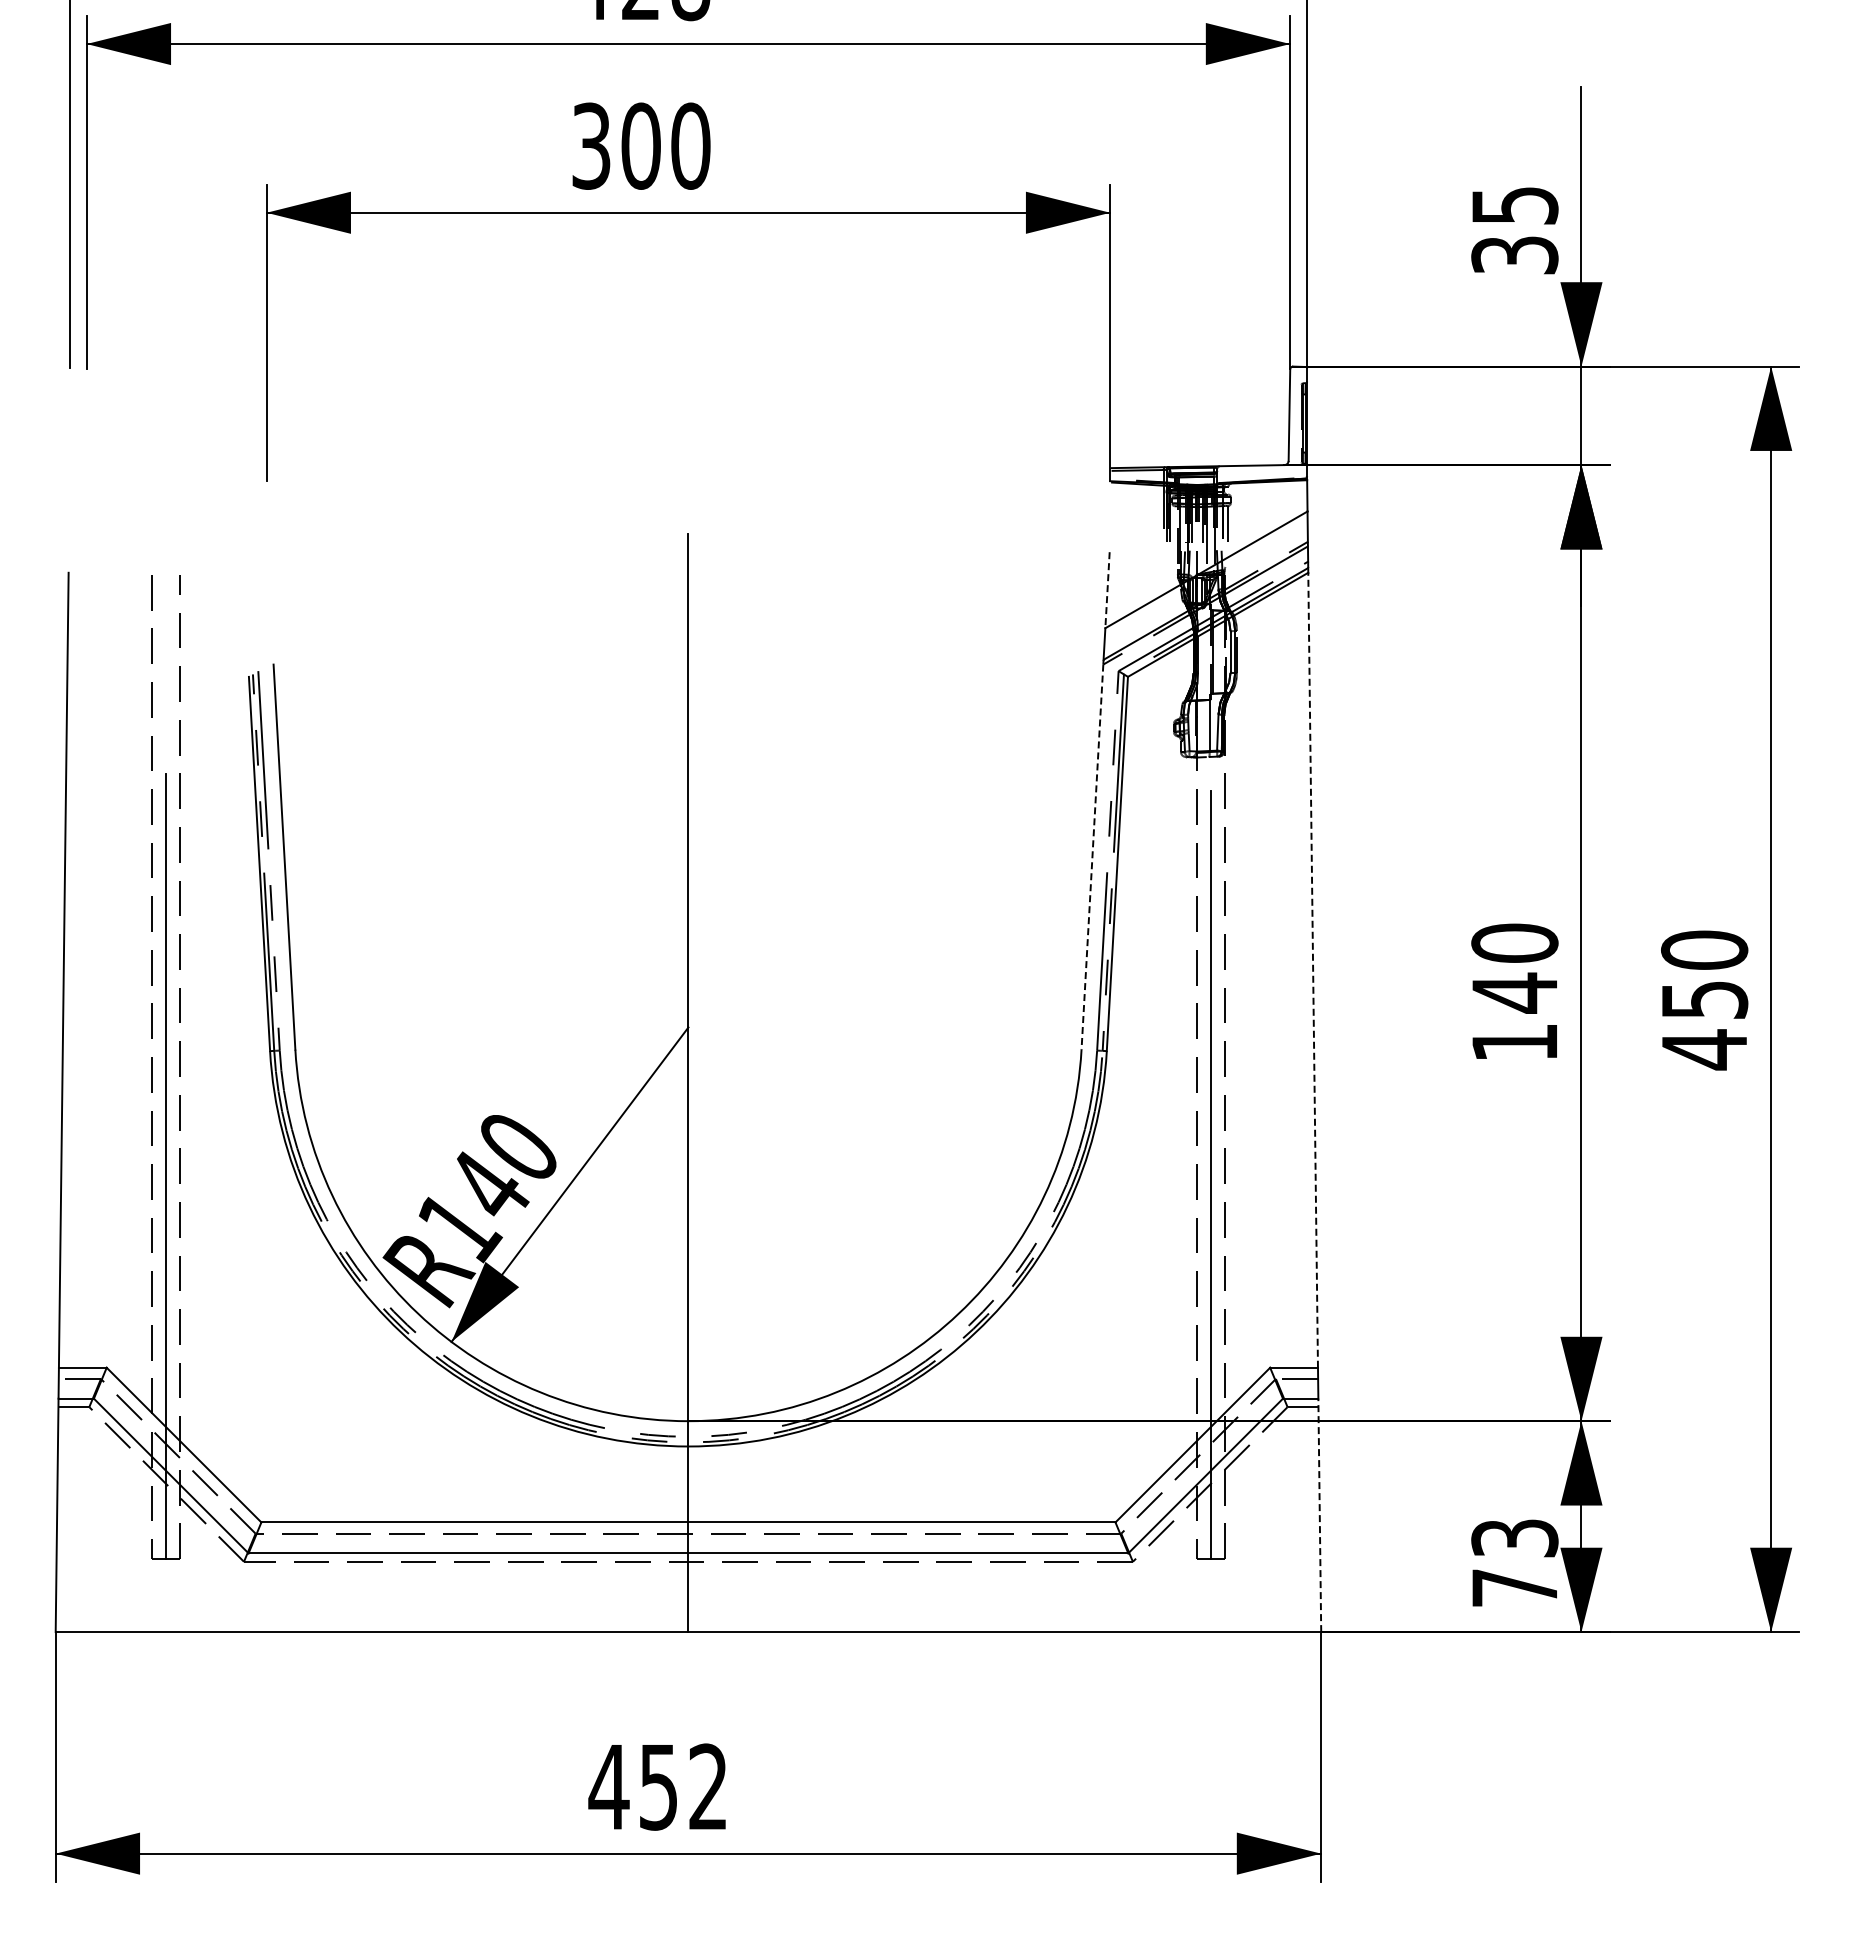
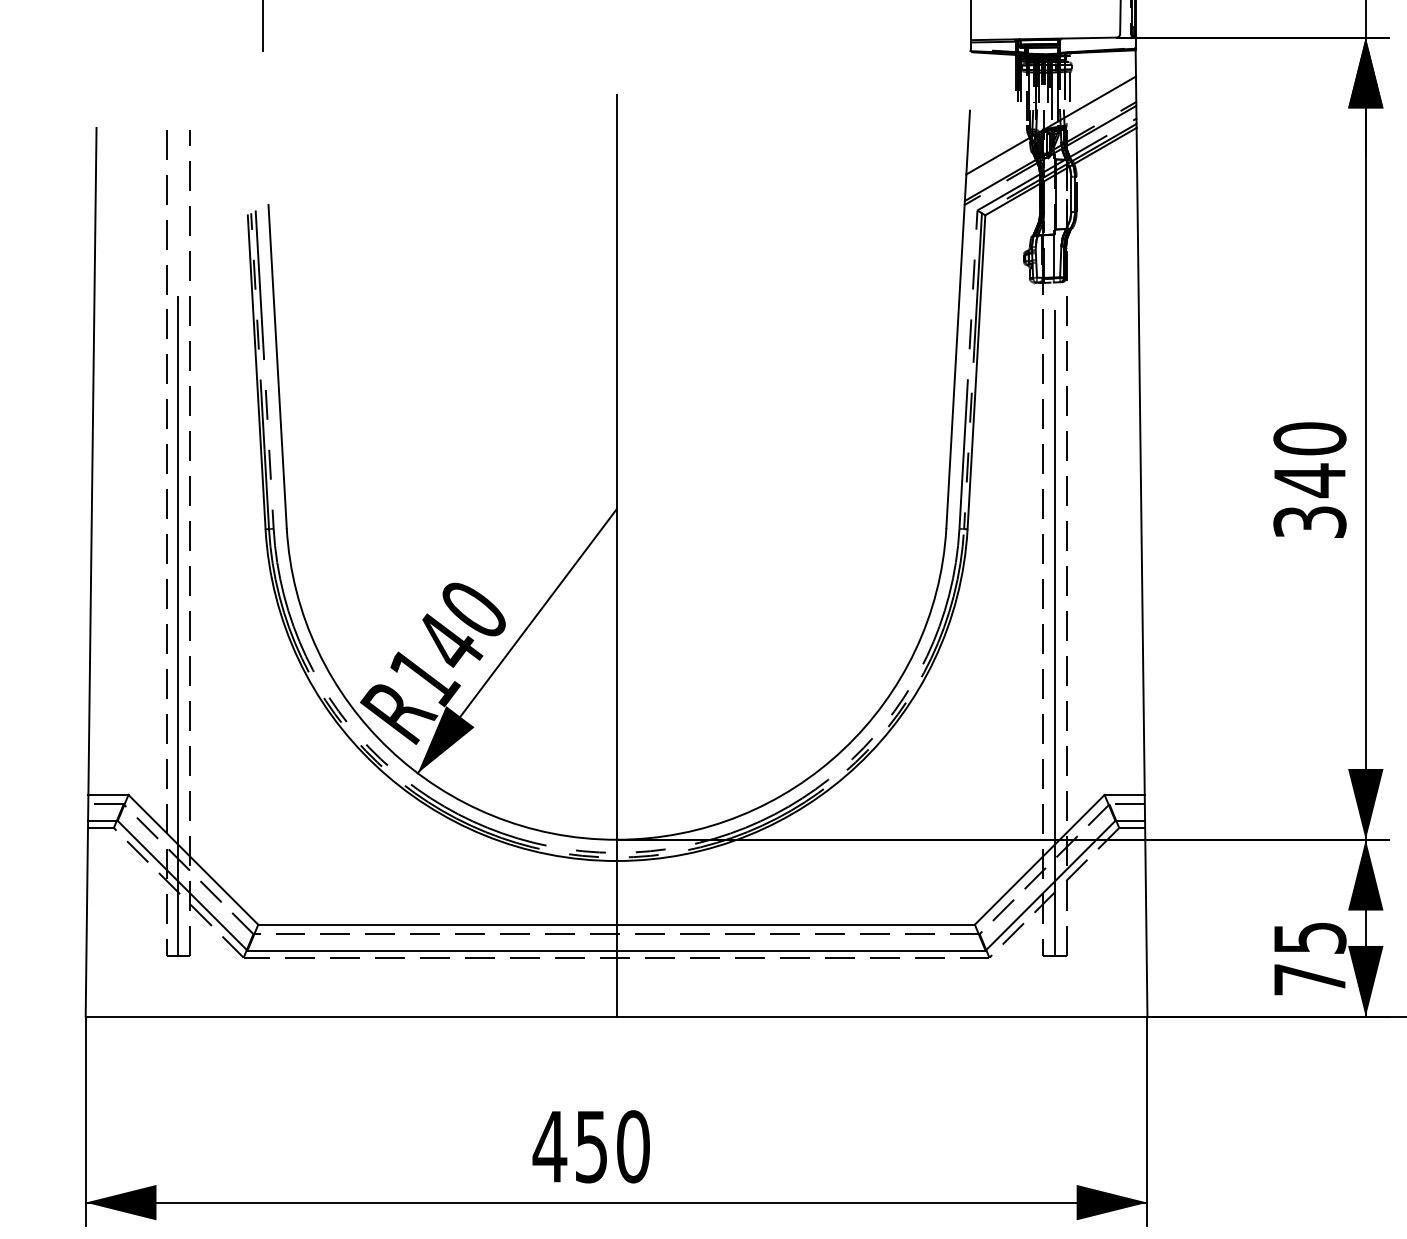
line: (1107, 590) -> (968, 142), dashed -> solid
line: (1092, 857) -> (955, 366), dashed -> solid
line: (1313, 970) -> (1140, 461), dashed -> solid
text: (1514, 1042) -> (1309, 522), 140 -> 340
line: (1319, 1515) -> (1146, 918), dashed -> solid
text: (1514, 1537) -> (1309, 937), 73 -> 75
text: (708, 1786) -> (633, 1146), 452 -> 450

